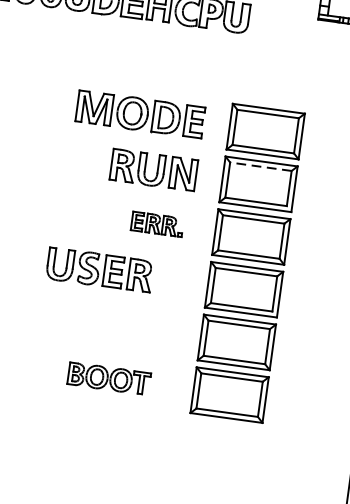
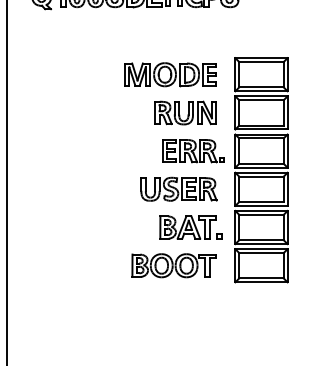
line: (260, 167) -> (261, 100), dashed -> solid
part: (157, 224) -> (193, 151), size x1.67
part: (99, 268) -> (178, 188), moved
part: (138, 328) -> (190, 227), added
part: (108, 378) -> (173, 265), size x1.43

